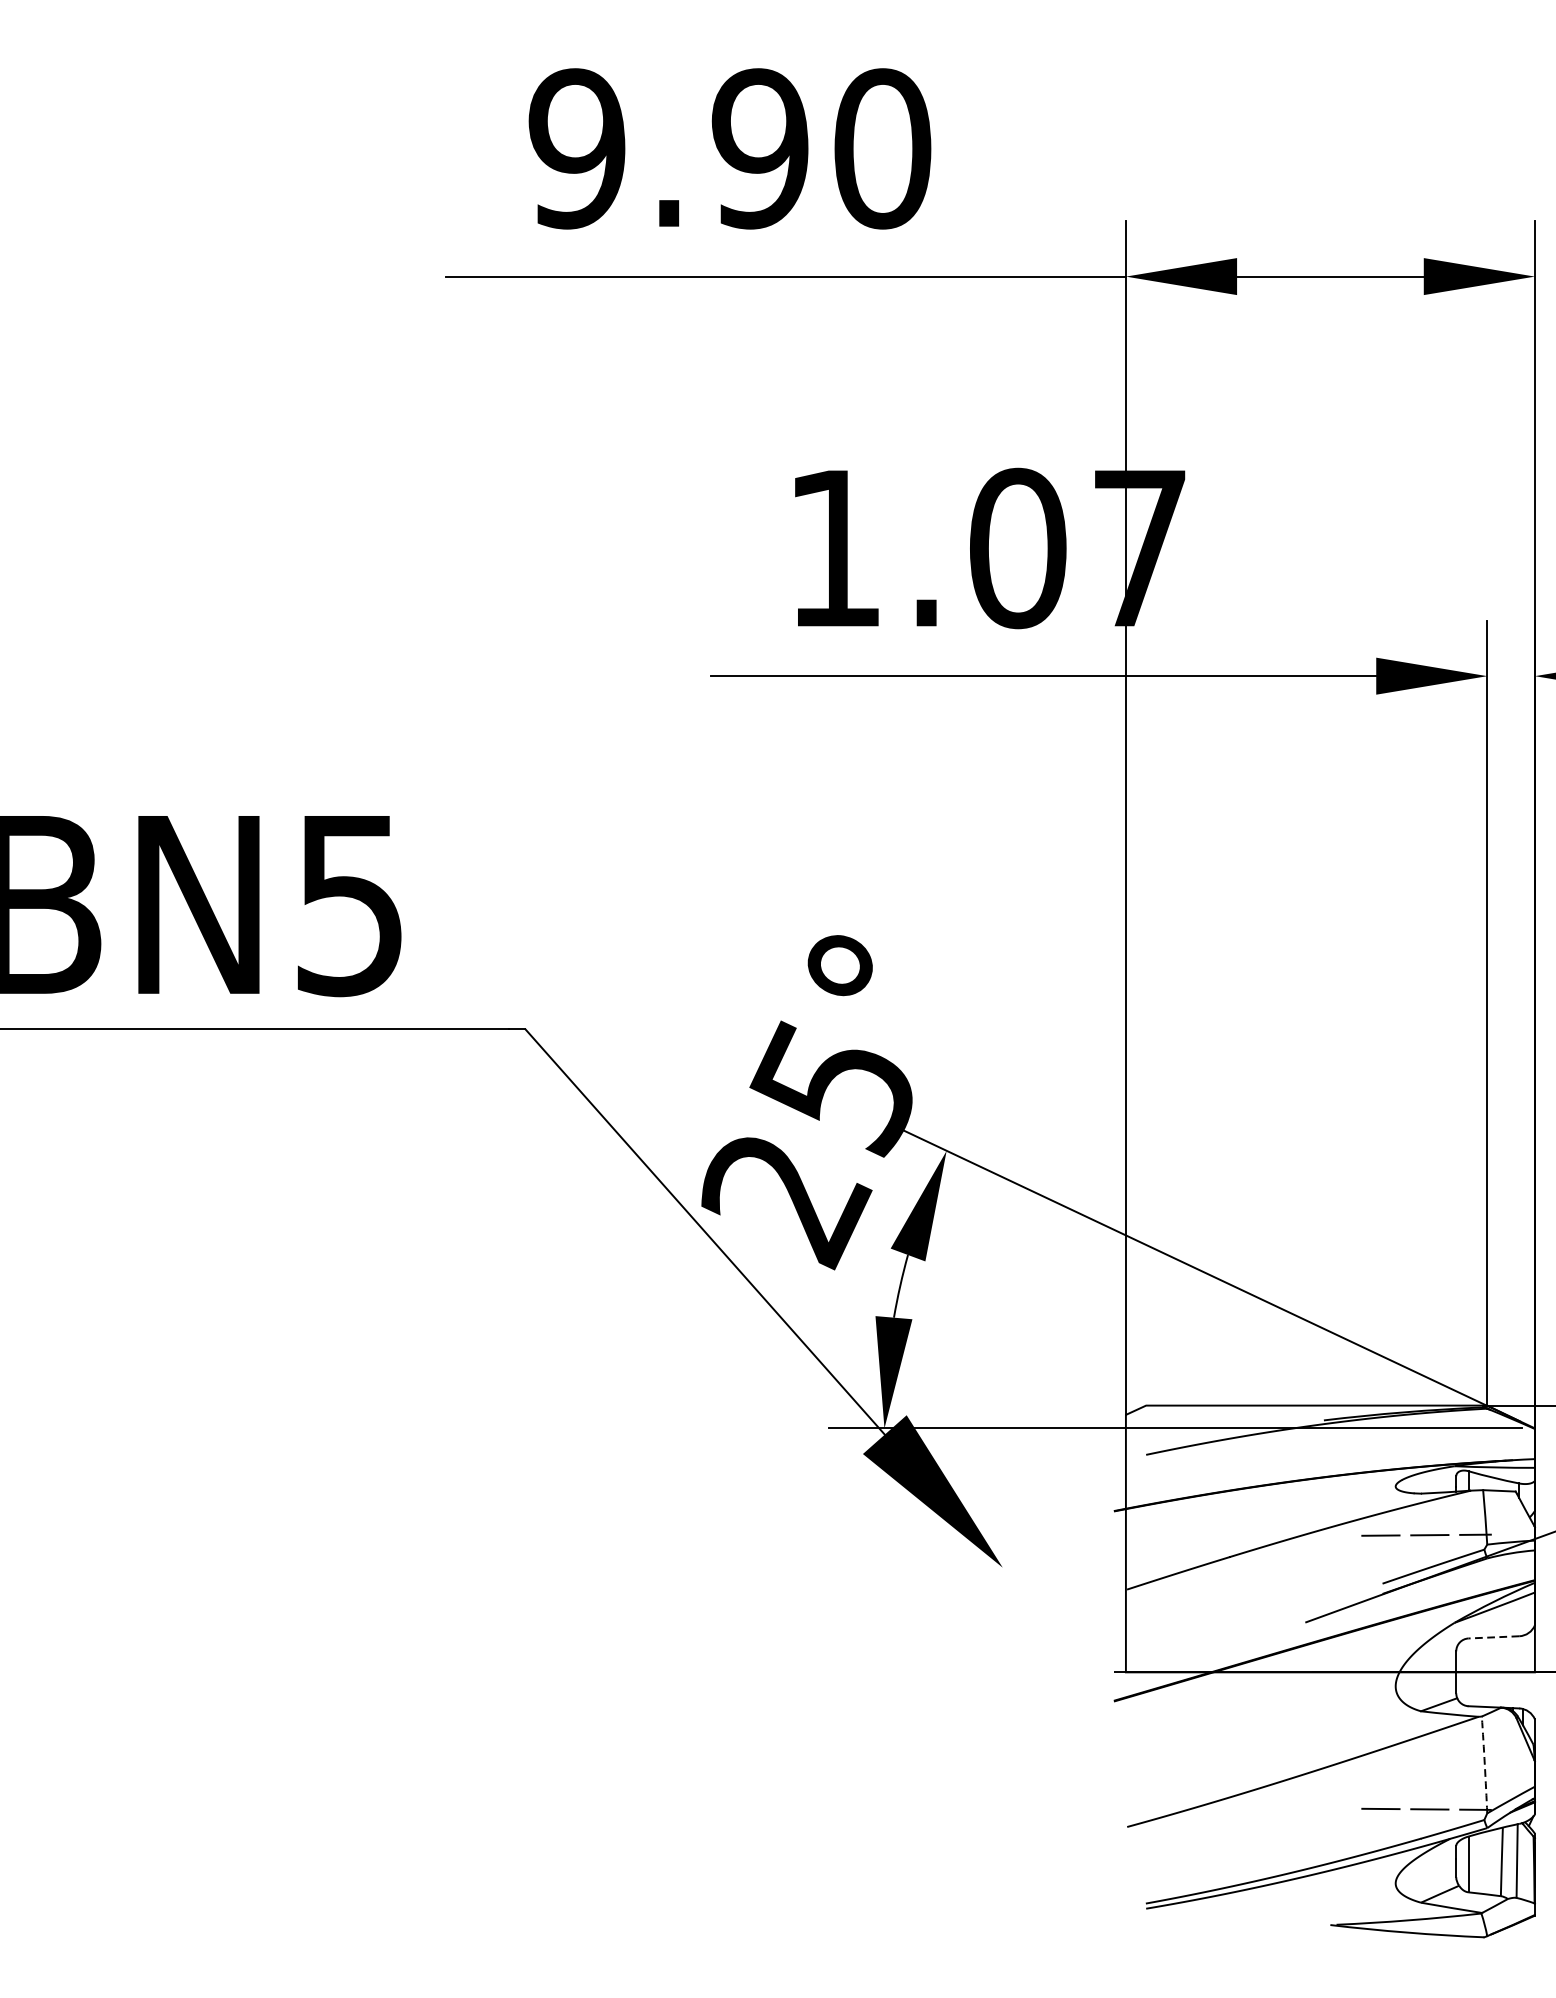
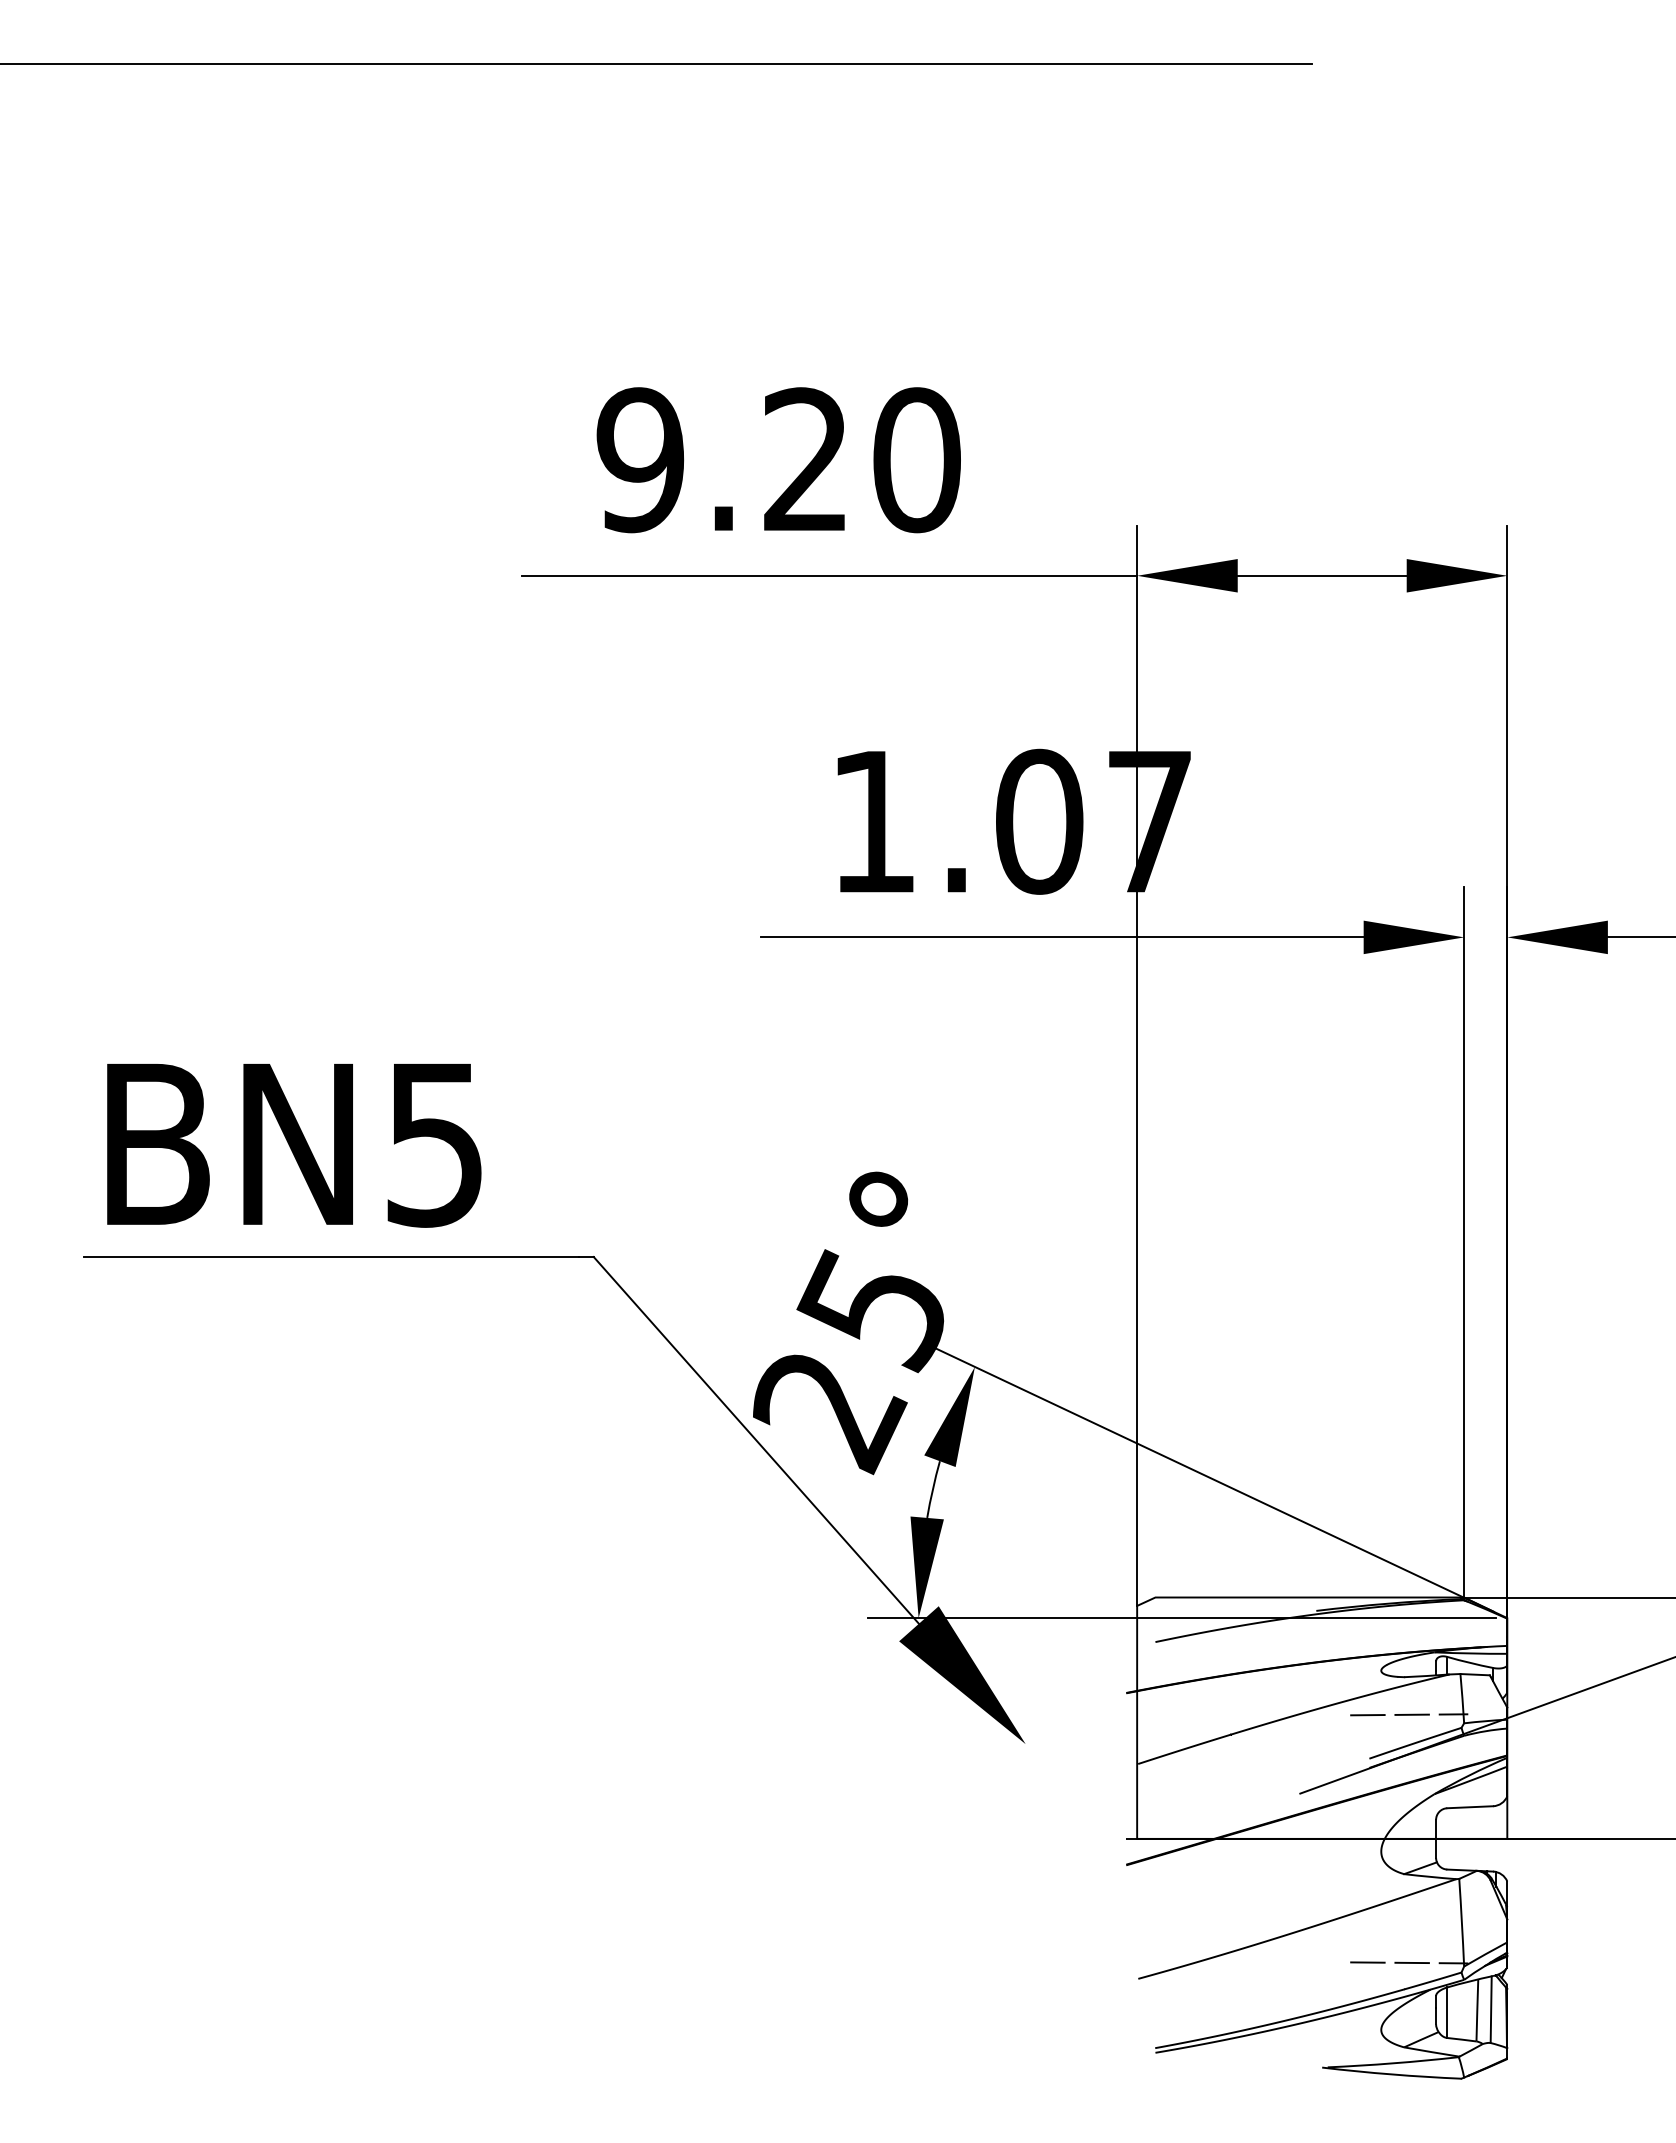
text: (759, 149) -> (805, 460), 9.90 -> 9.20
line: (1494, 1637) -> (1470, 1807), dashed -> solid
arc: (1484, 1764) -> (1461, 1922), dashed -> solid

